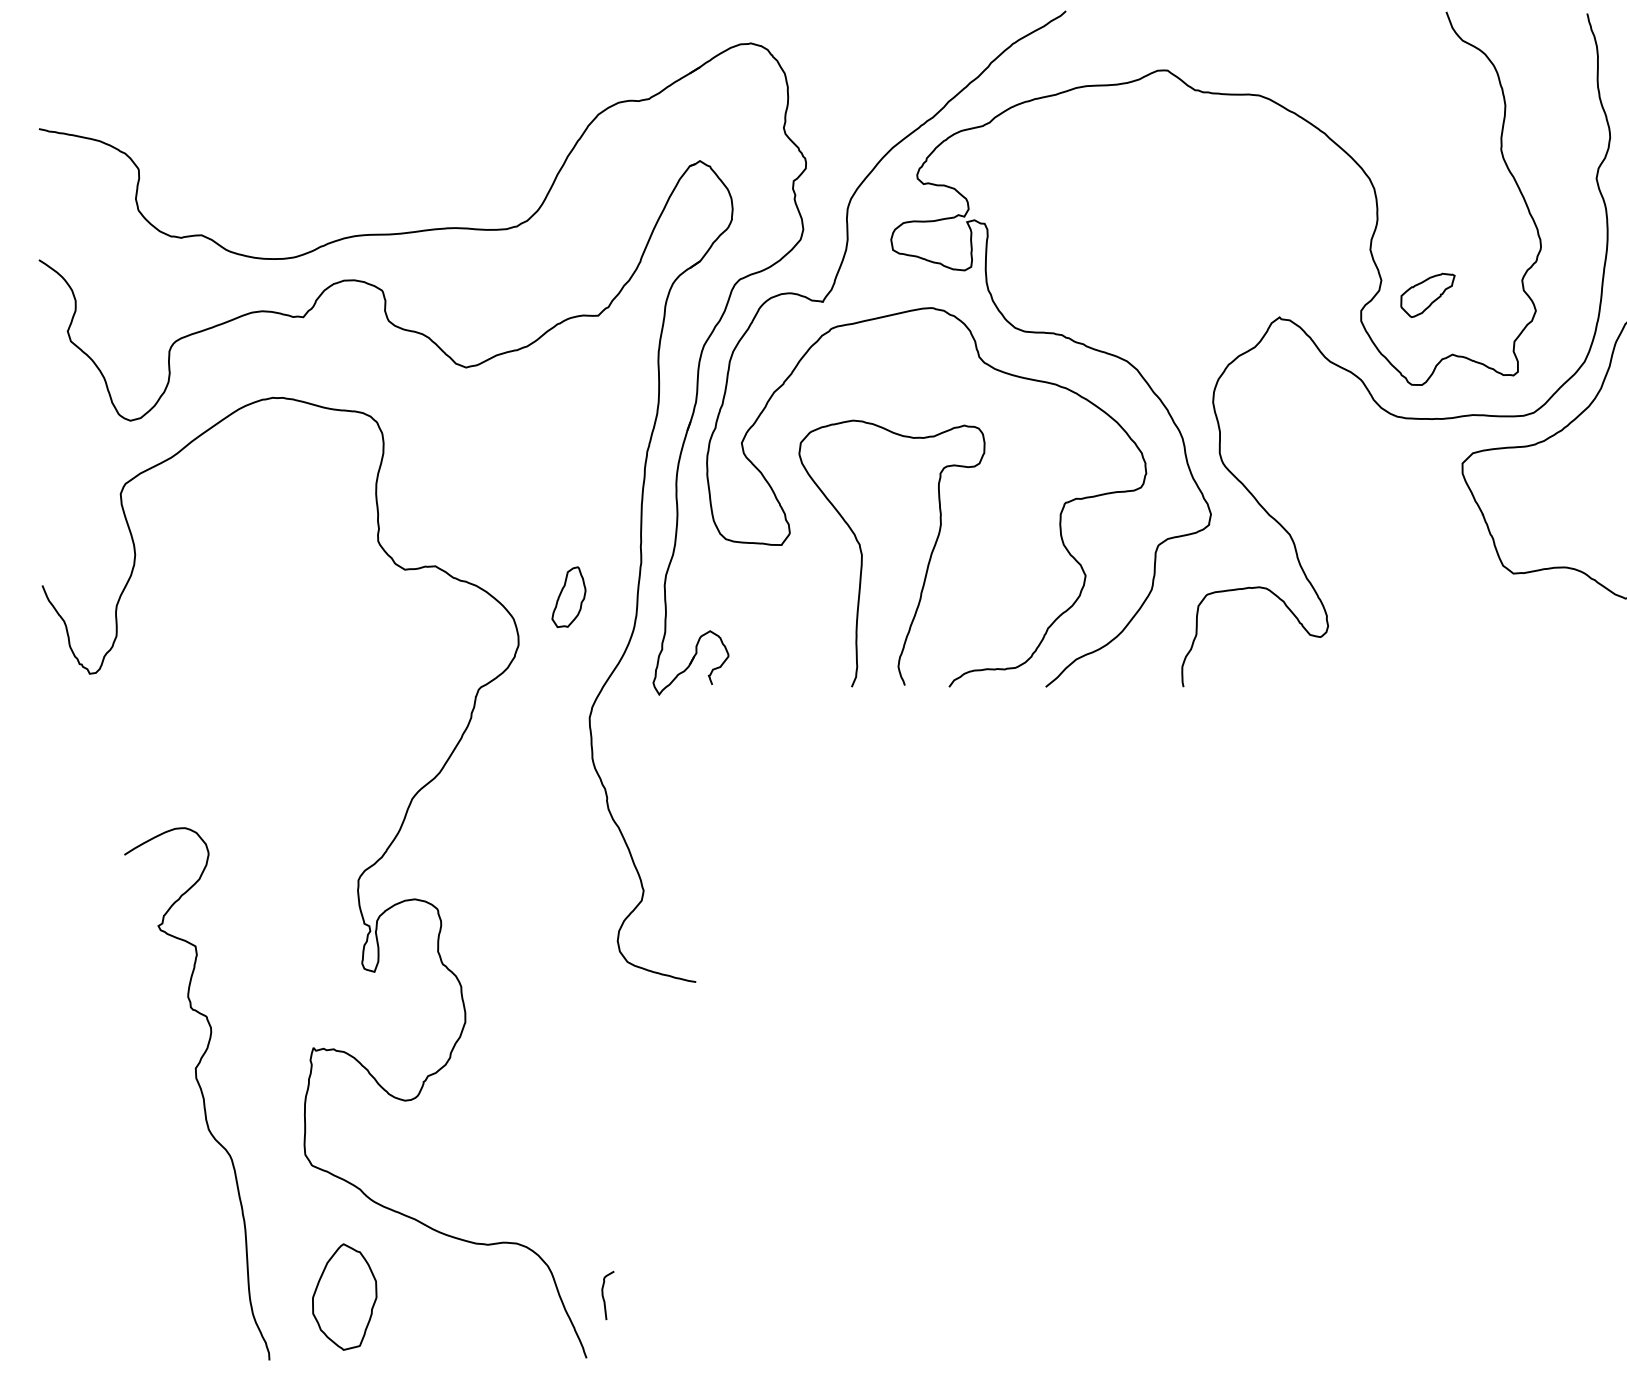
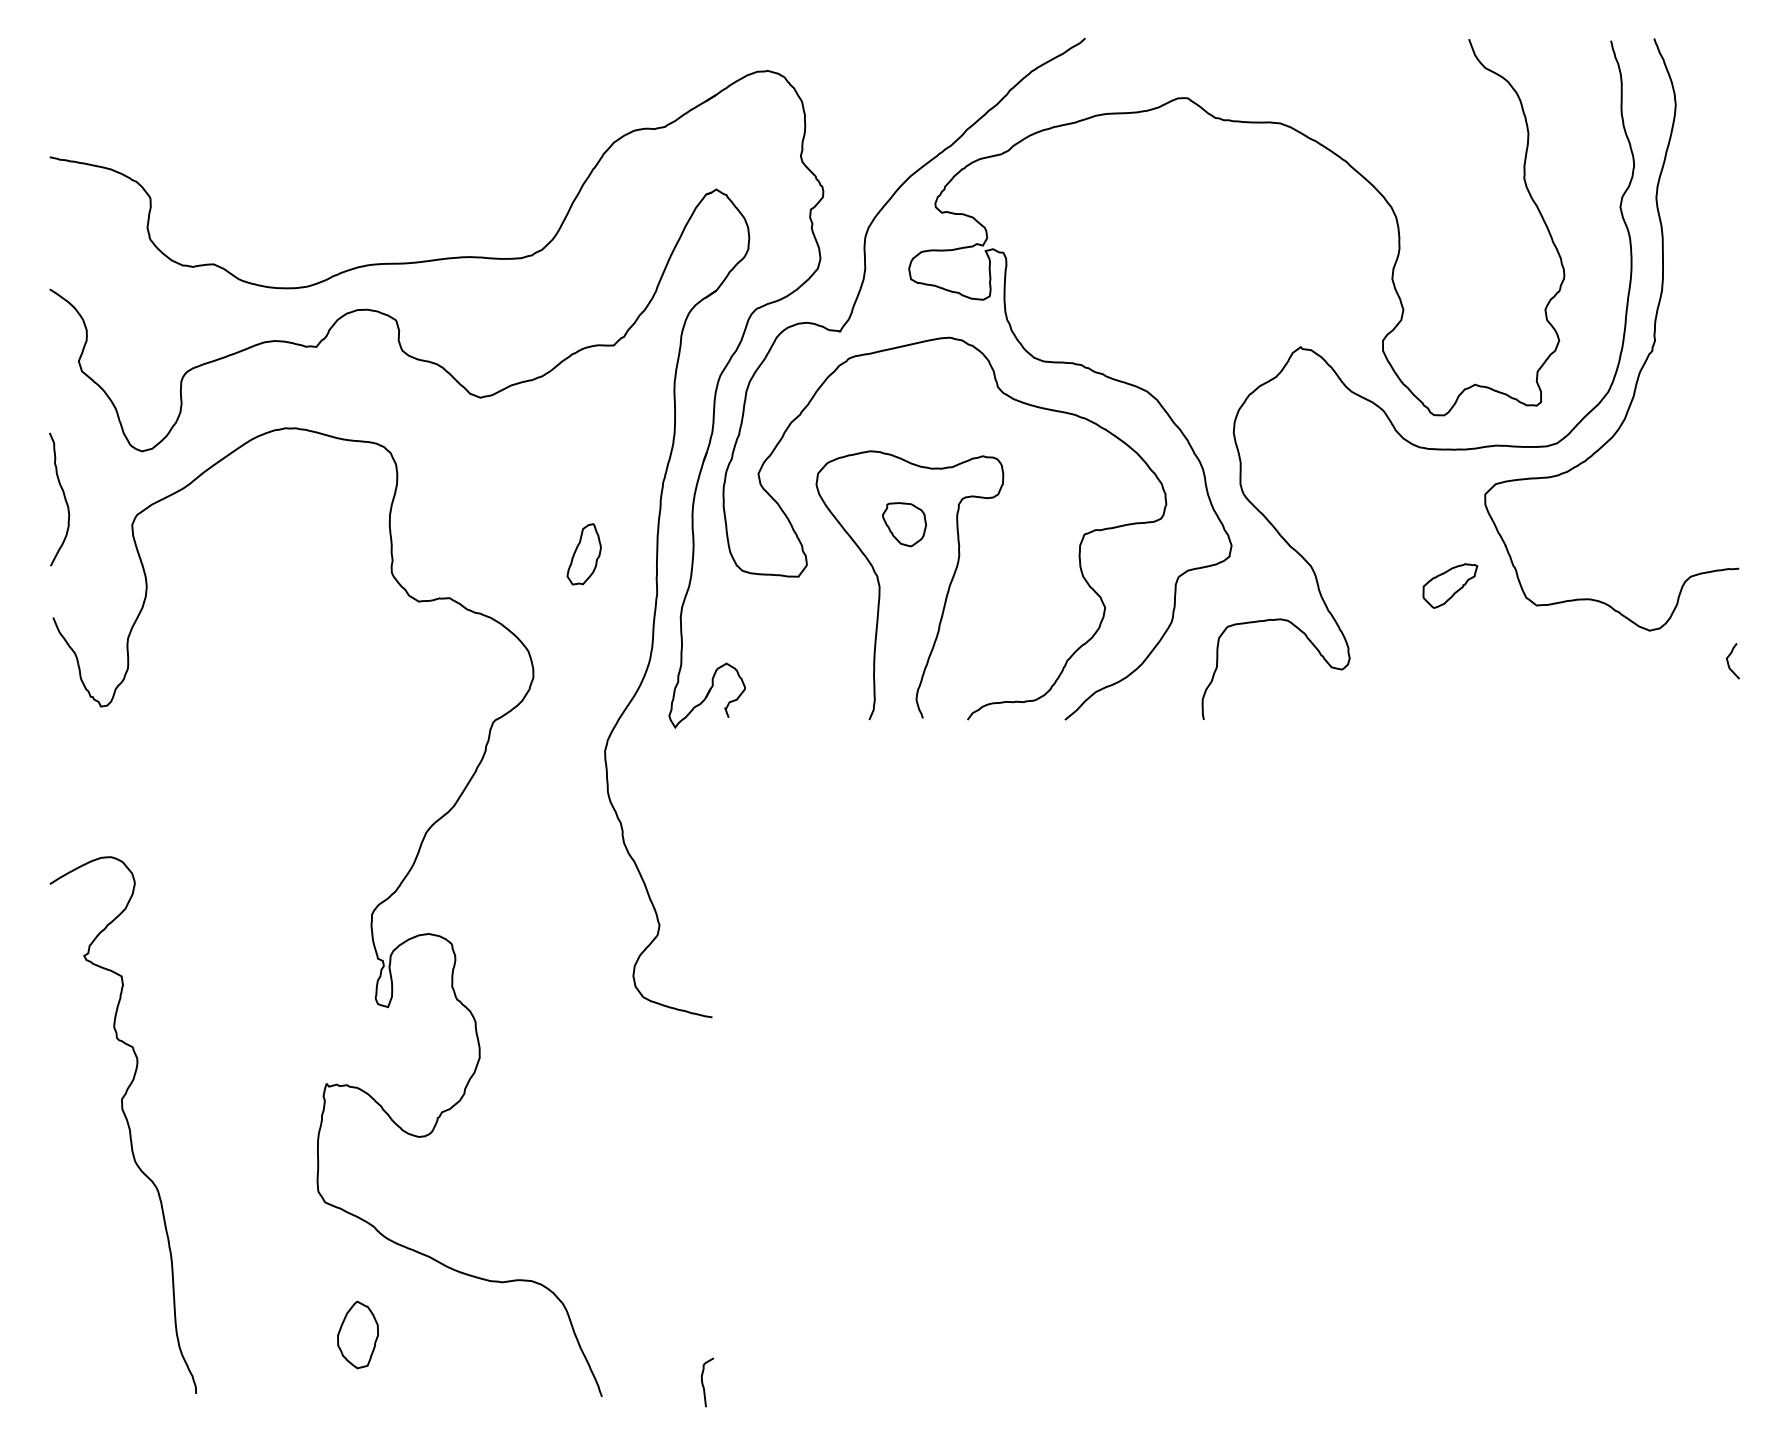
part: (1428, 294) -> (1450, 585), moved
curve: (52, 465) -> (63, 496), added
part: (886, 493) -> (904, 524), added
part: (568, 597) -> (583, 554), moved
curve: (200, 1091) -> (126, 1122), moved
curve: (603, 1295) -> (703, 1382), moved
part: (344, 1296) -> (357, 1334), size x0.62

